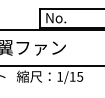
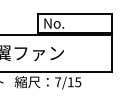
text: (60, 77) -> (58, 82), 1/15 -> 7/15

